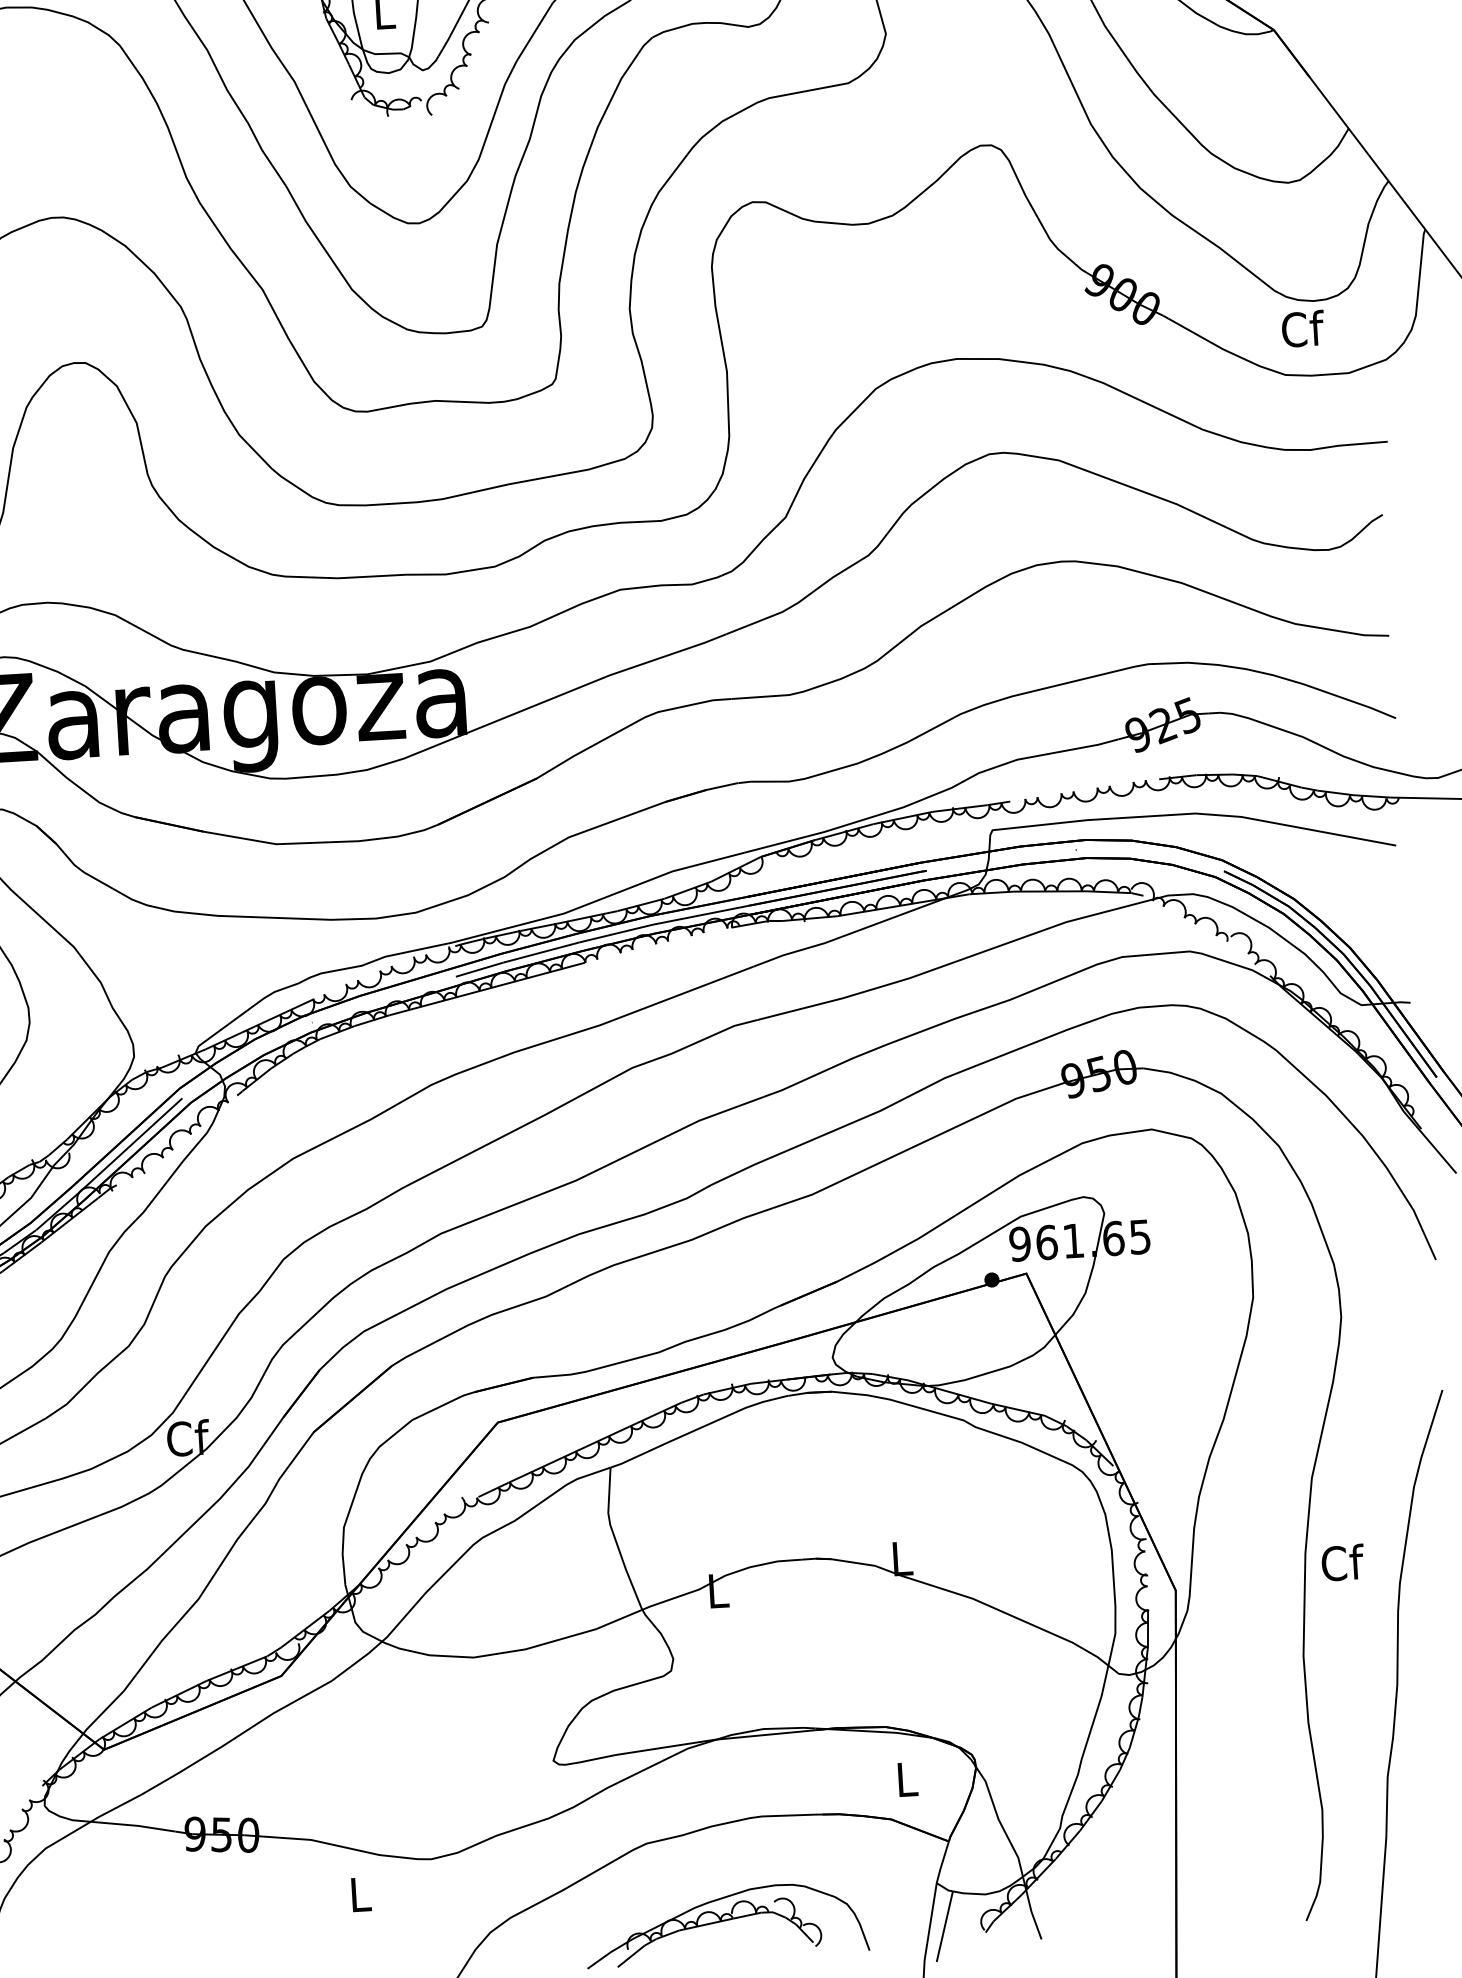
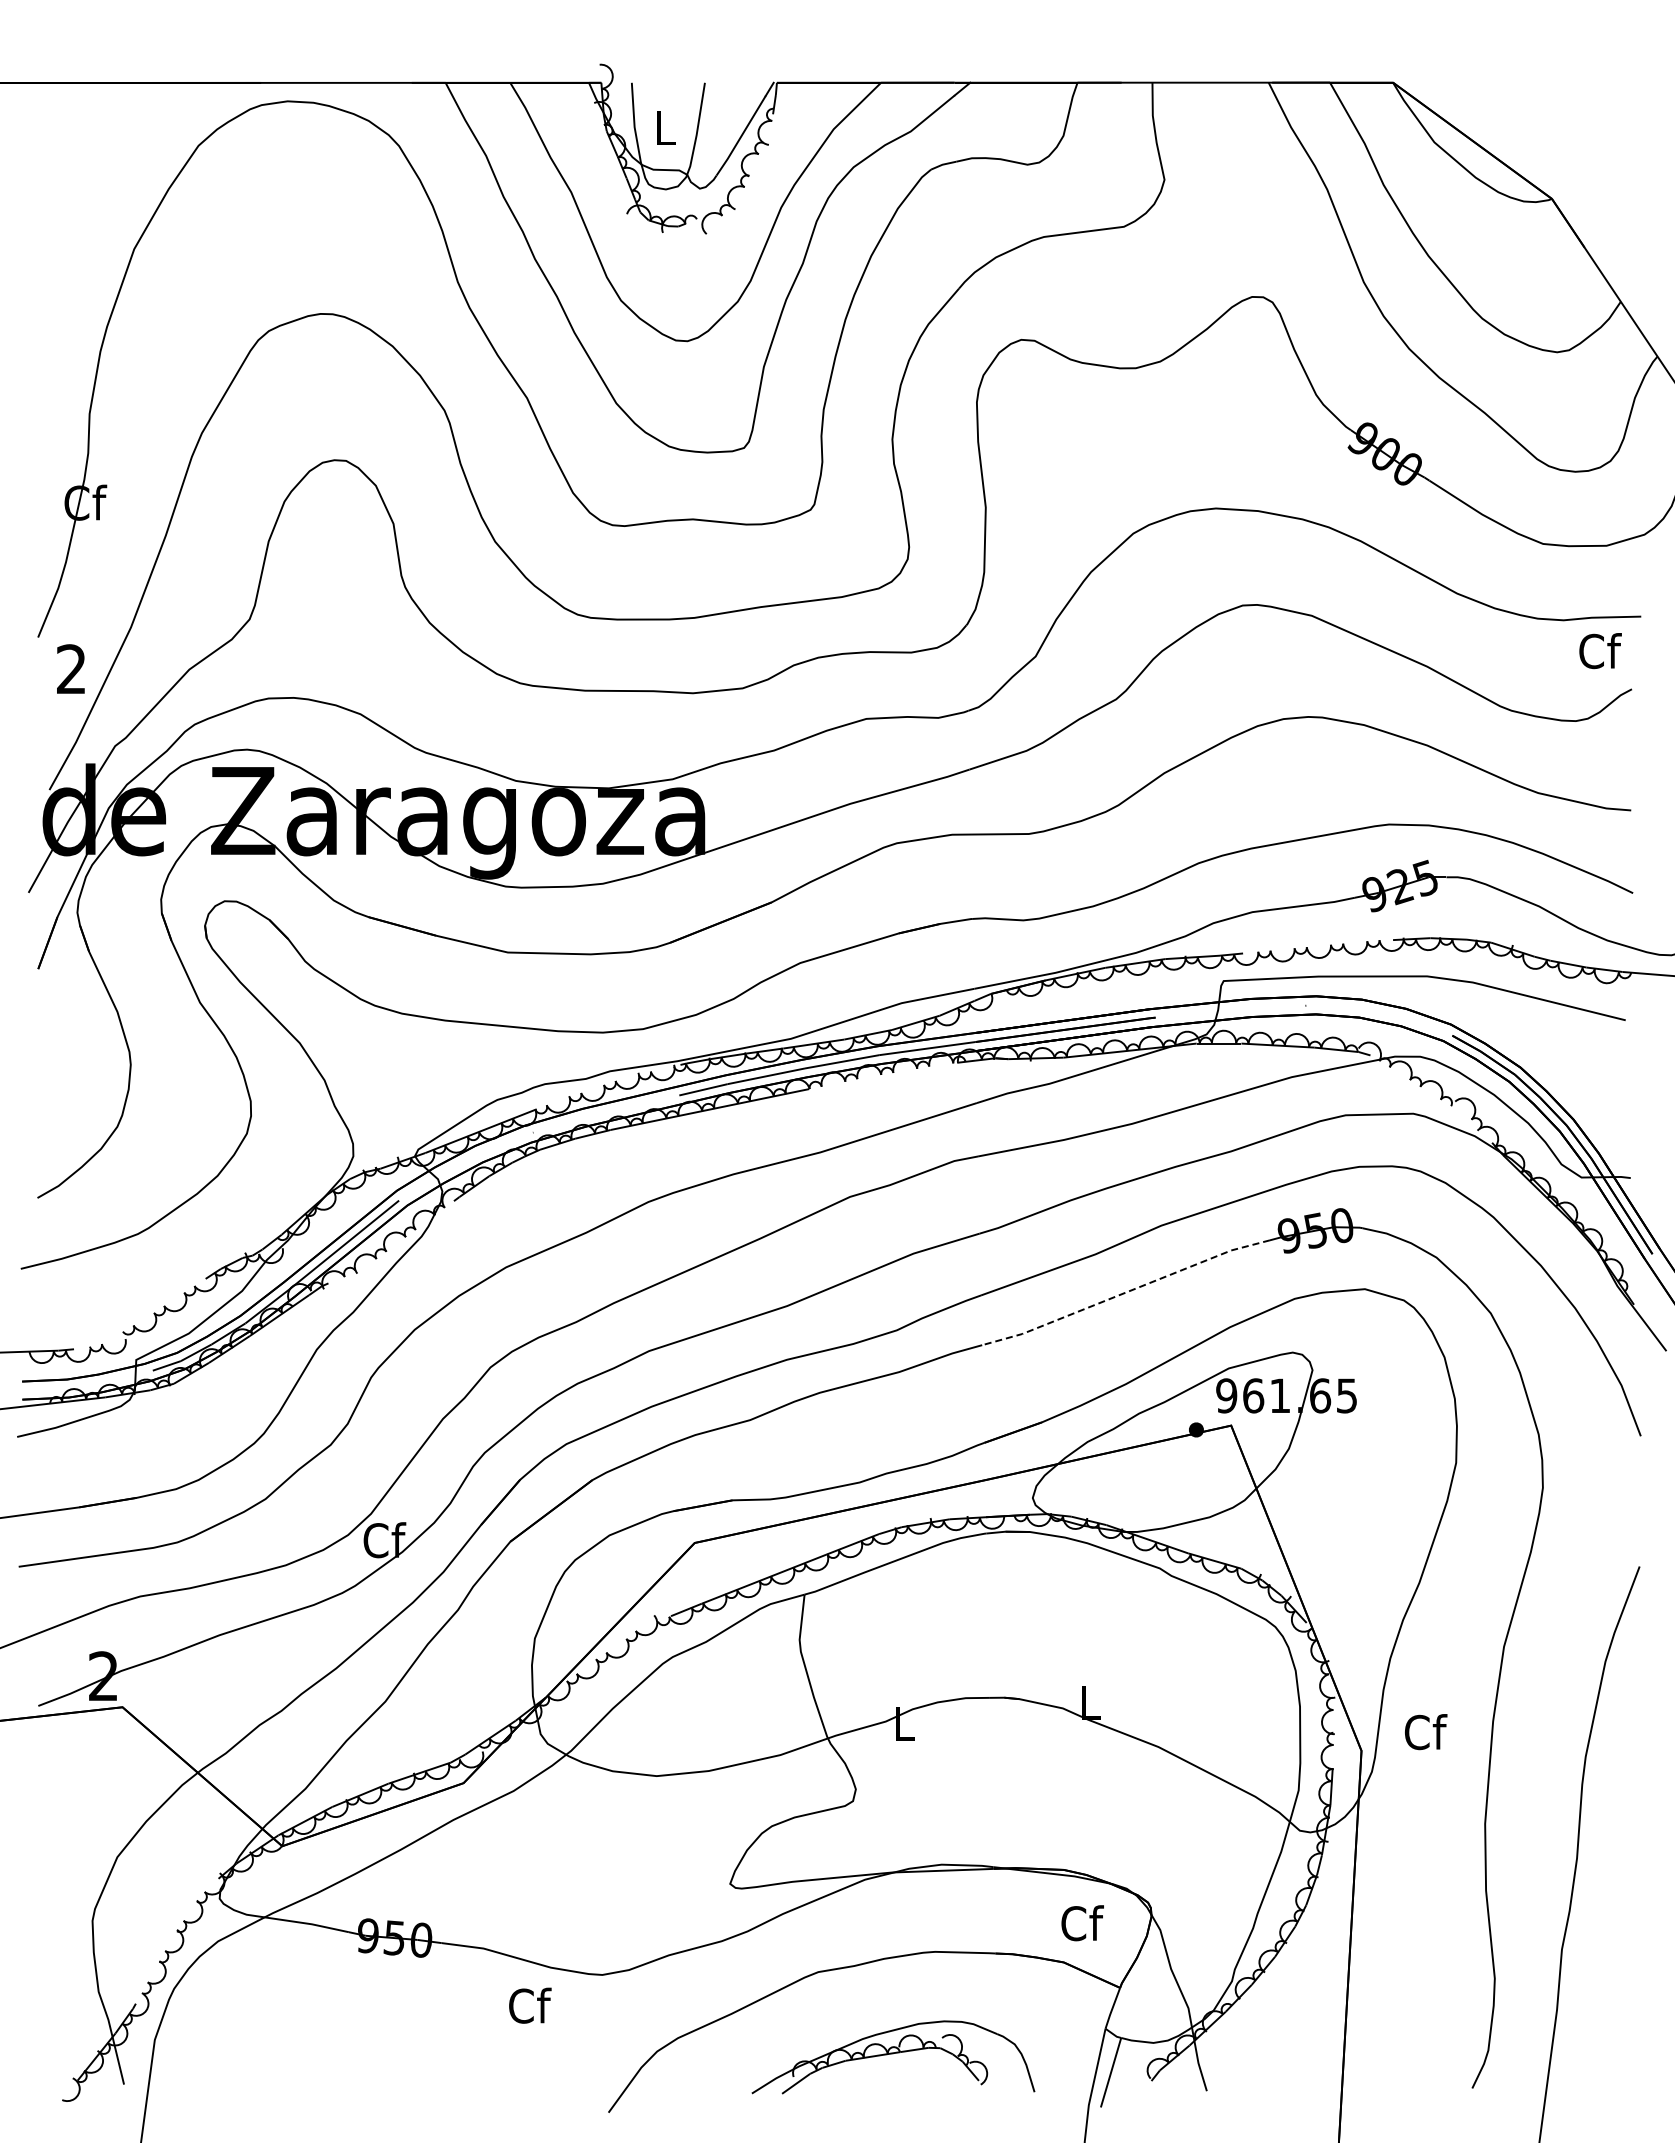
text: (1303, 329) -> (1600, 651), moved
line: (912, 1146) -> (1125, 1292), solid -> dashed
text: (1343, 1563) -> (1426, 1732), moved
text: (907, 1779) -> (1082, 1923), L -> Cf
text: (361, 1894) -> (530, 2005), L -> Cf

